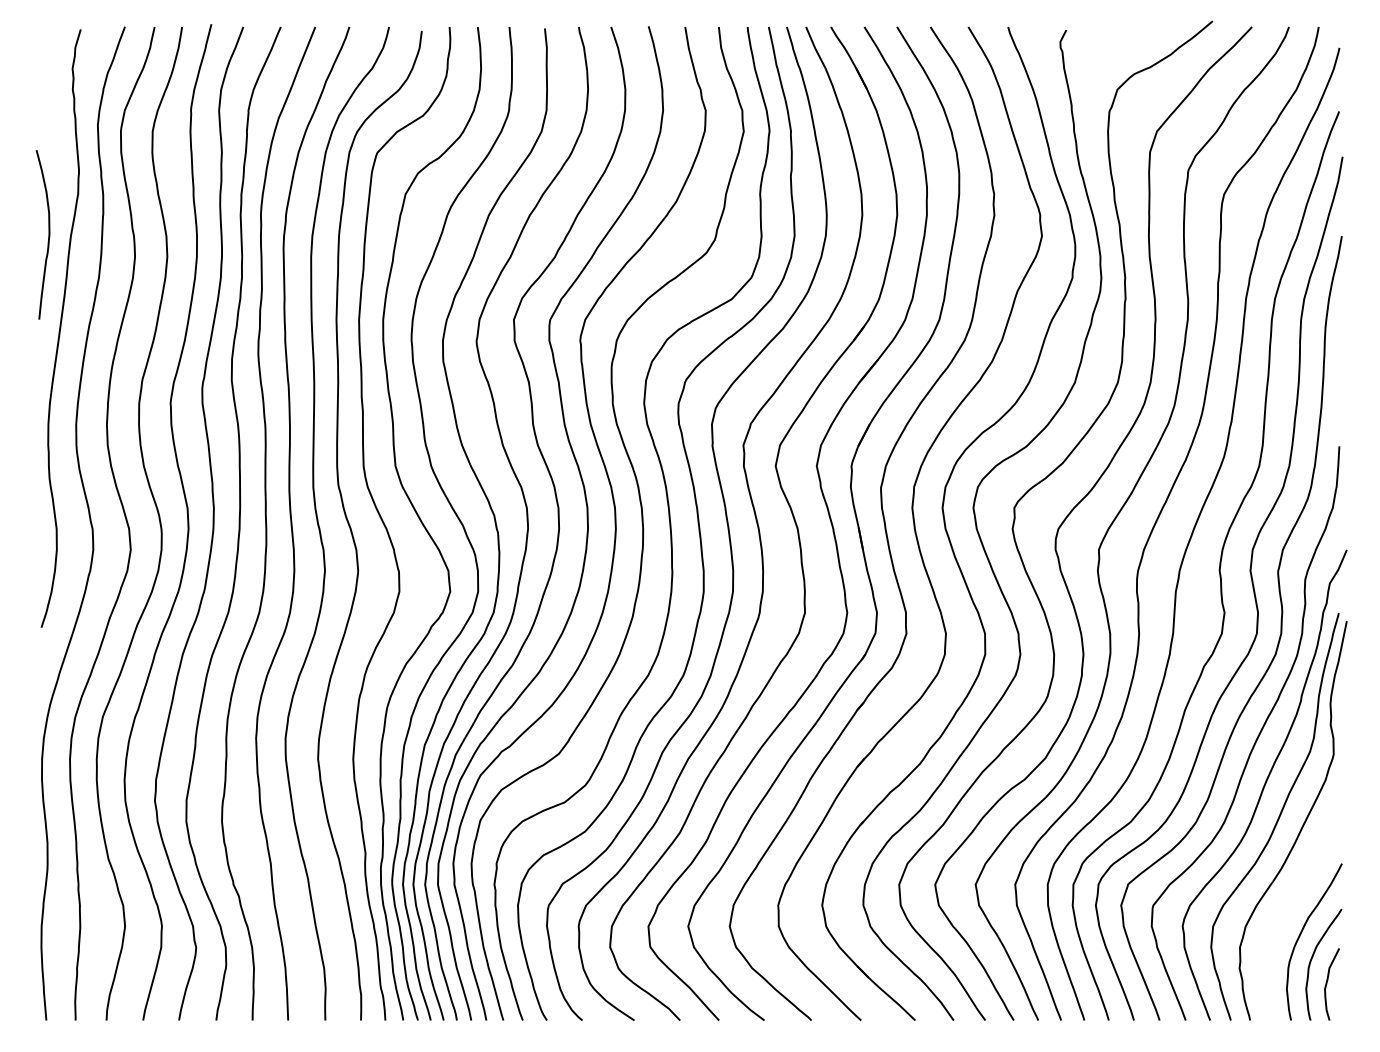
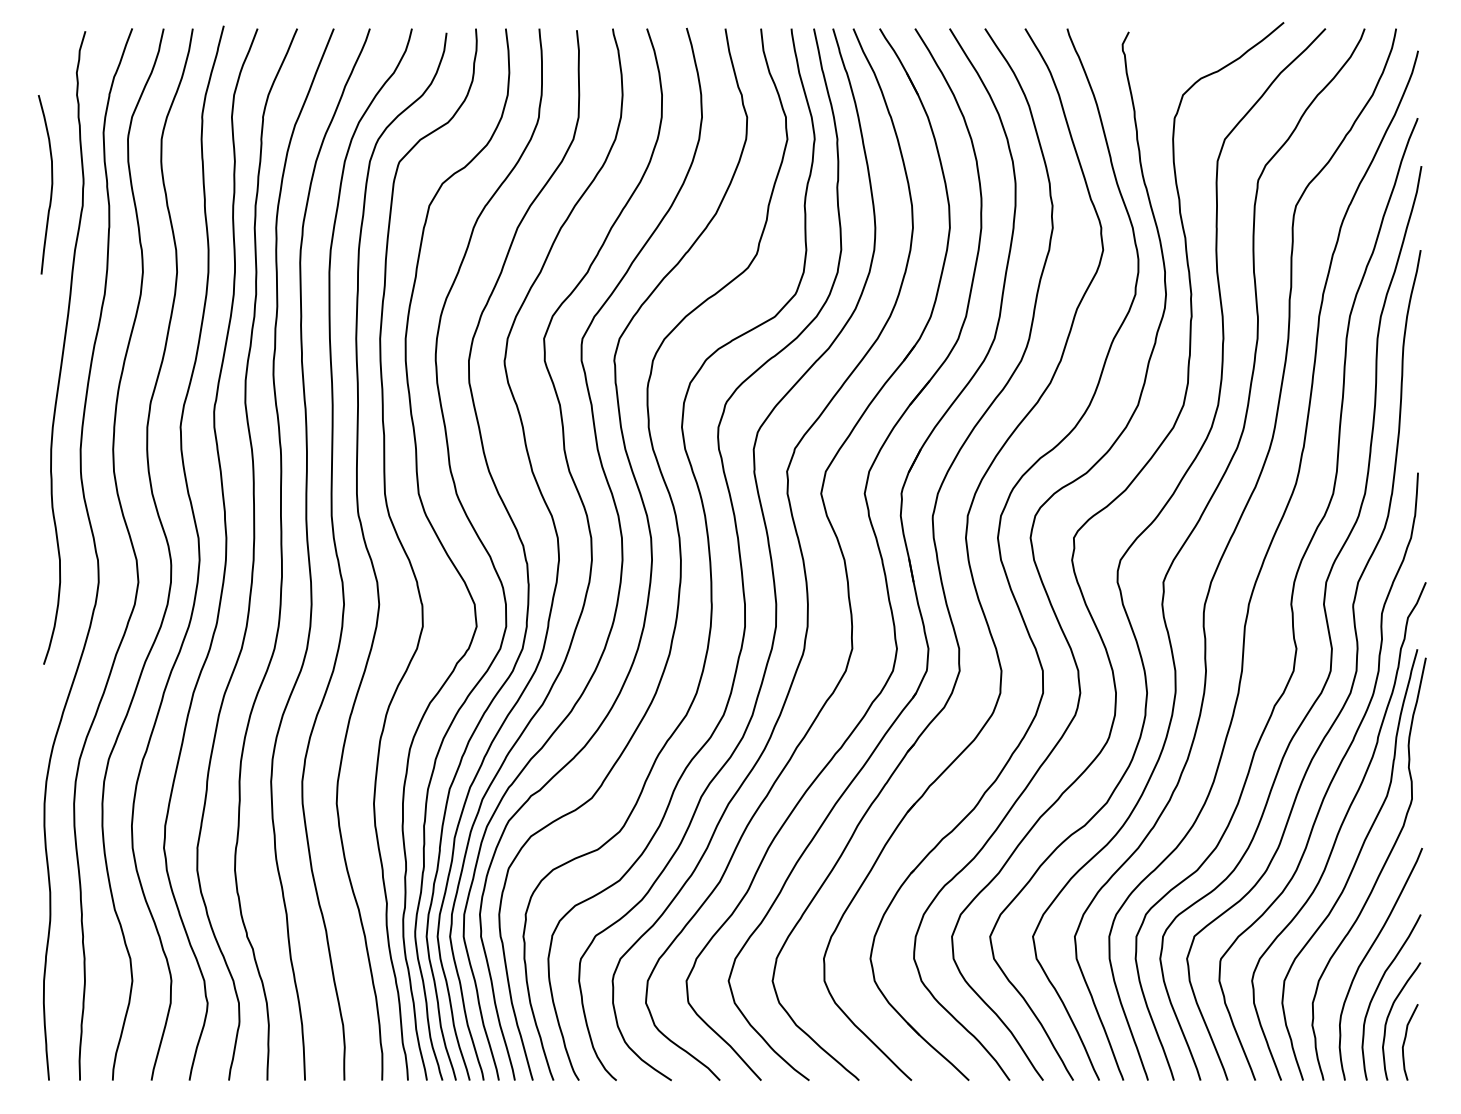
curve: (48, 234) -> (51, 184), moved
curve: (1291, 902) -> (1367, 955), added

